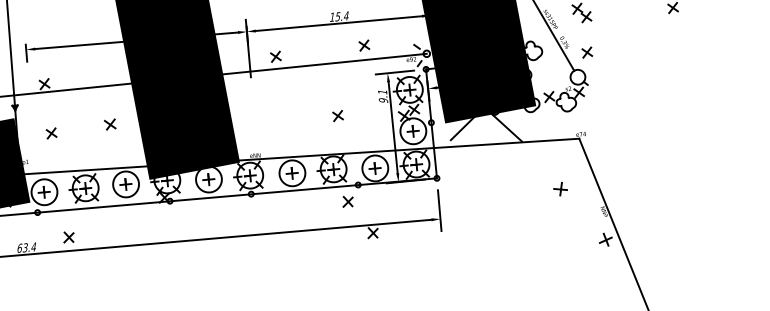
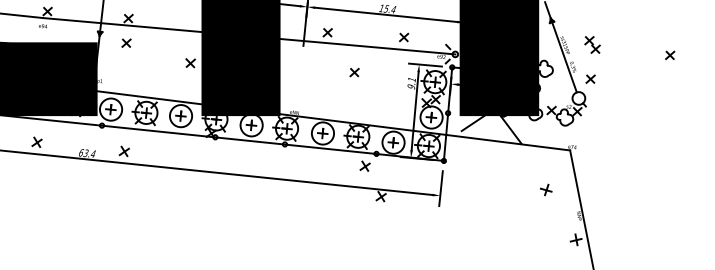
part: (337, 115) -> (354, 72), moved
part: (110, 124) -> (190, 63), moved
part: (51, 132) -> (126, 42), moved

